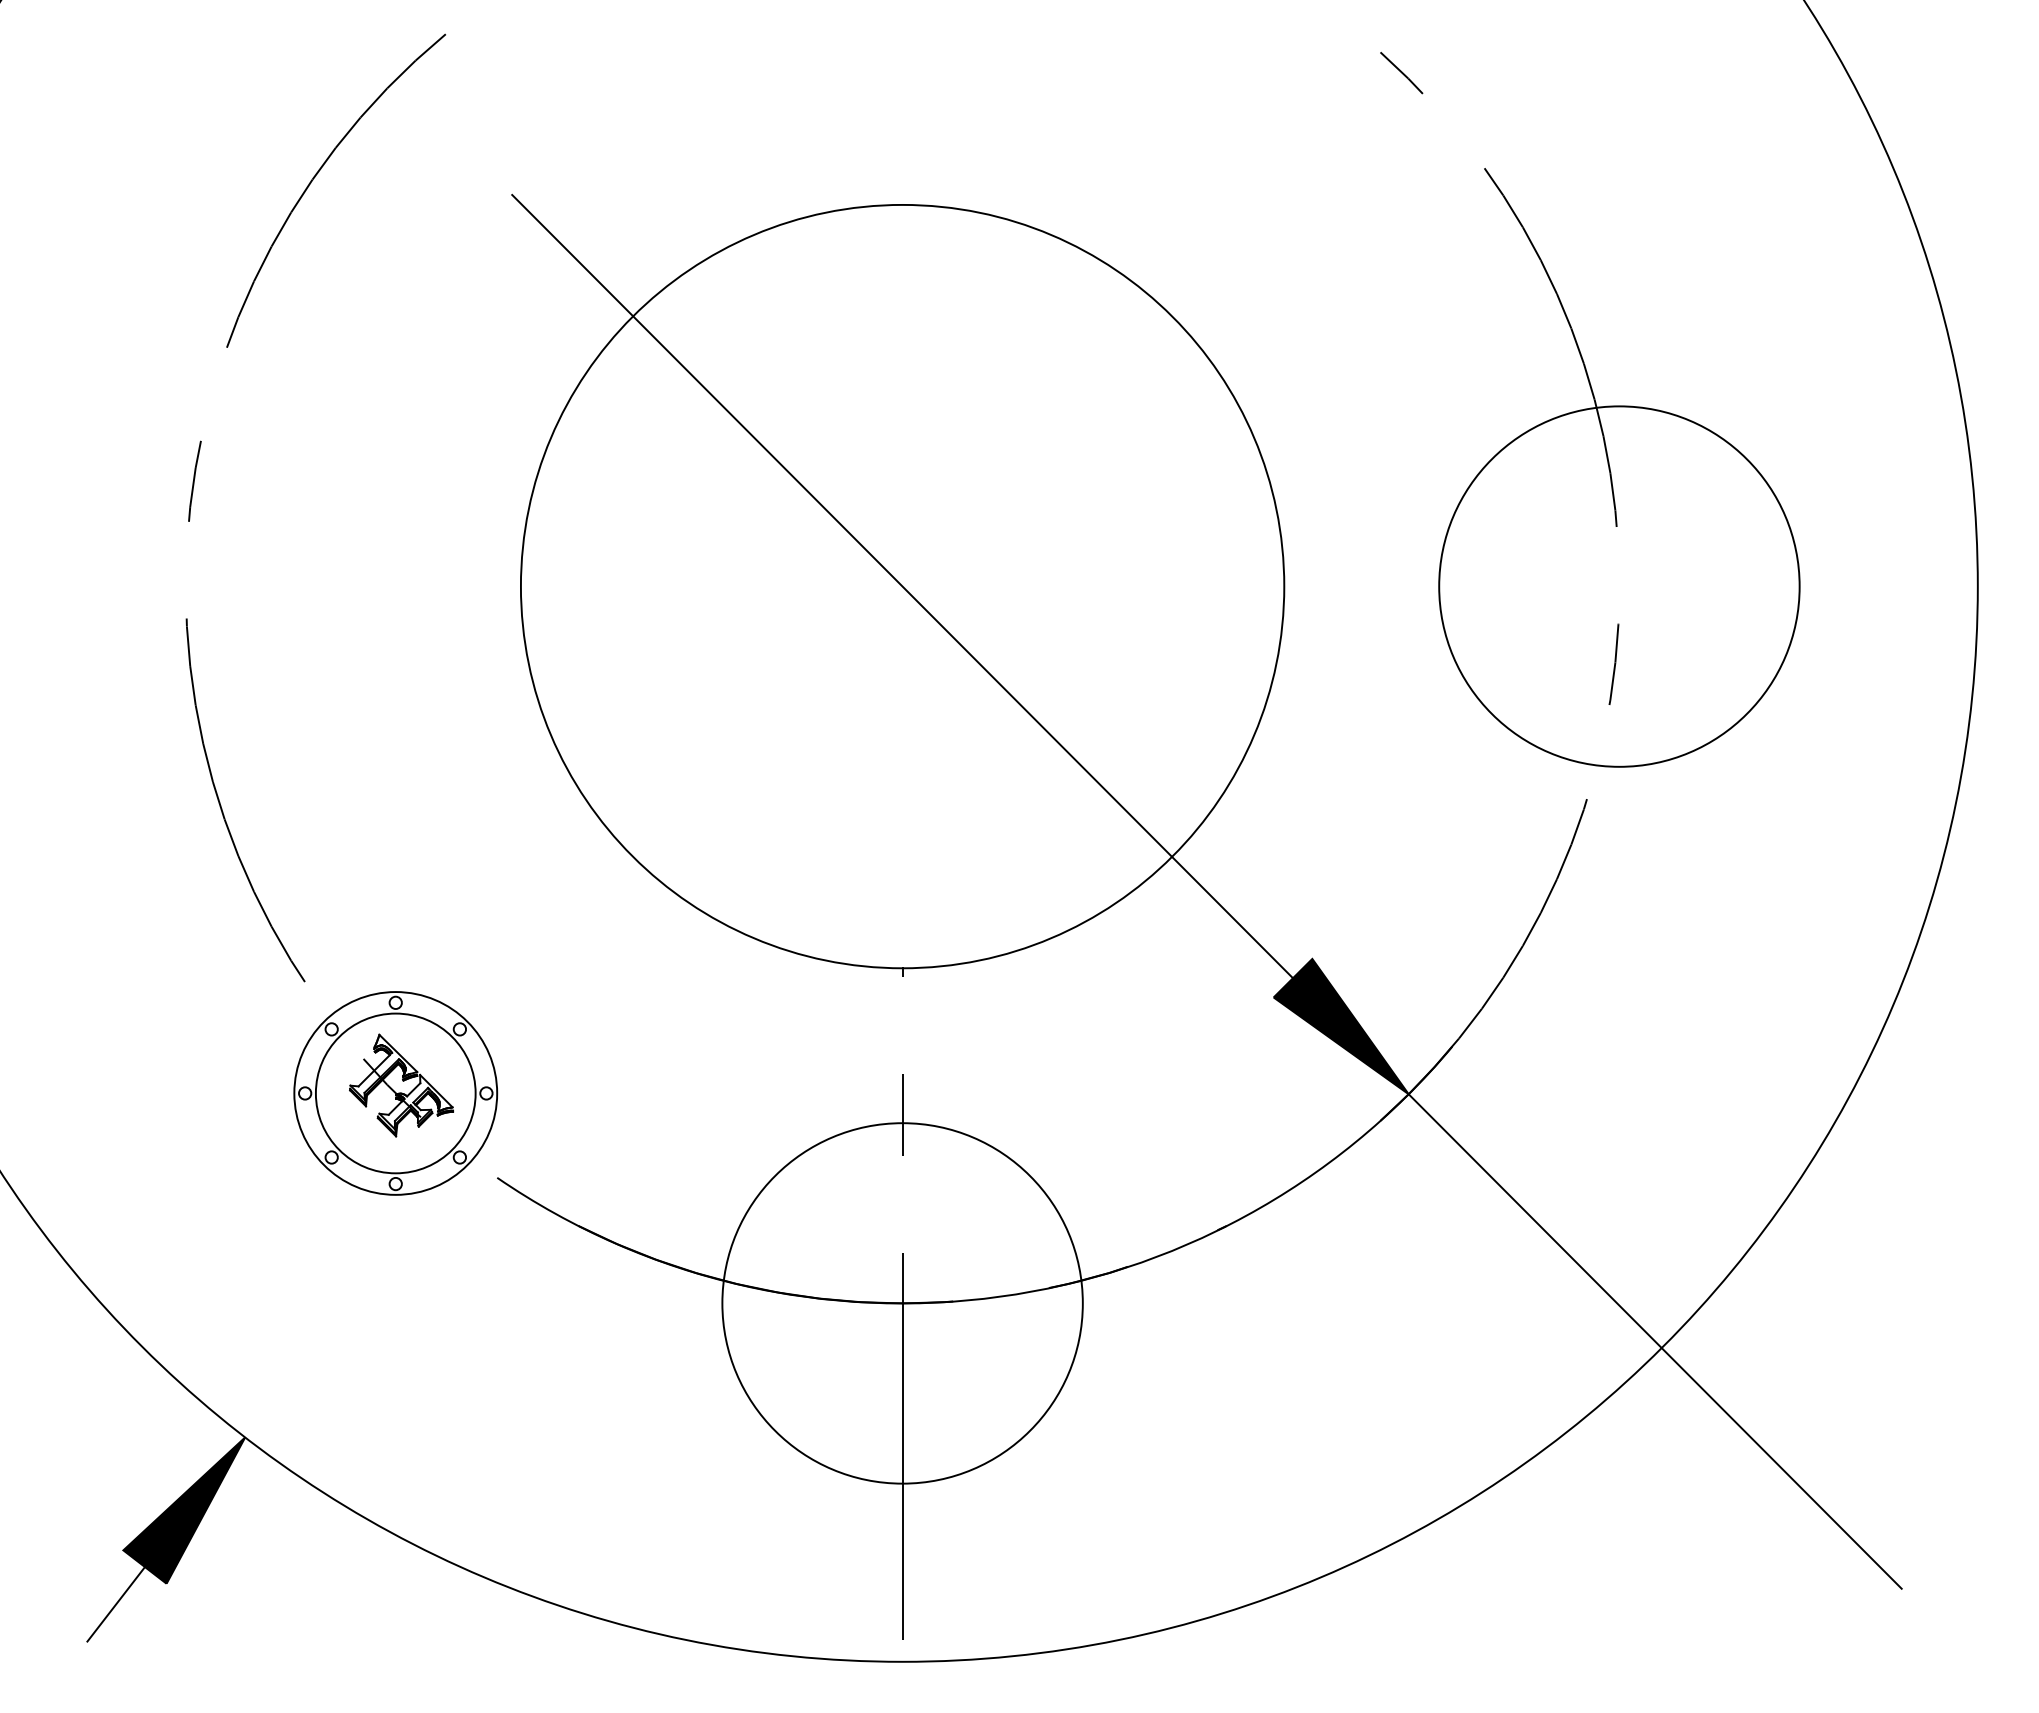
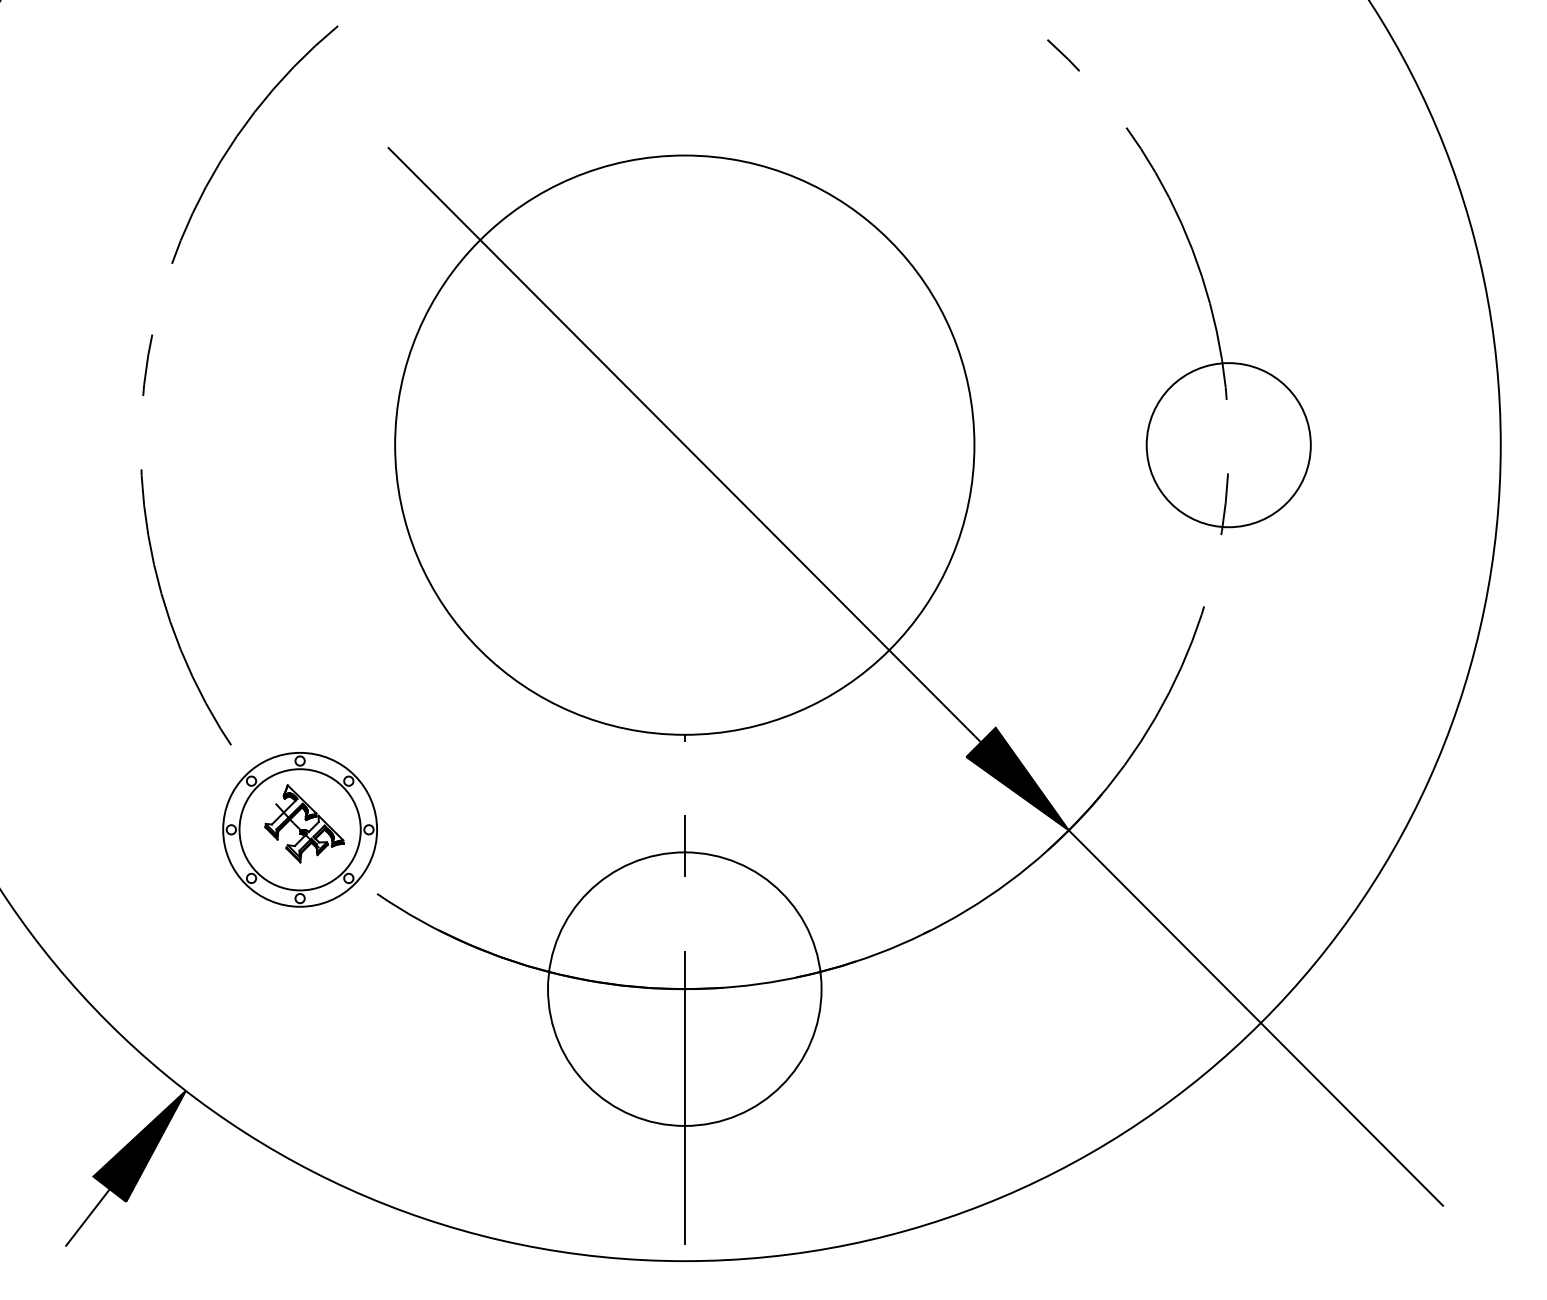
circle: (1619, 586) -> (1228, 445), size x0.6

